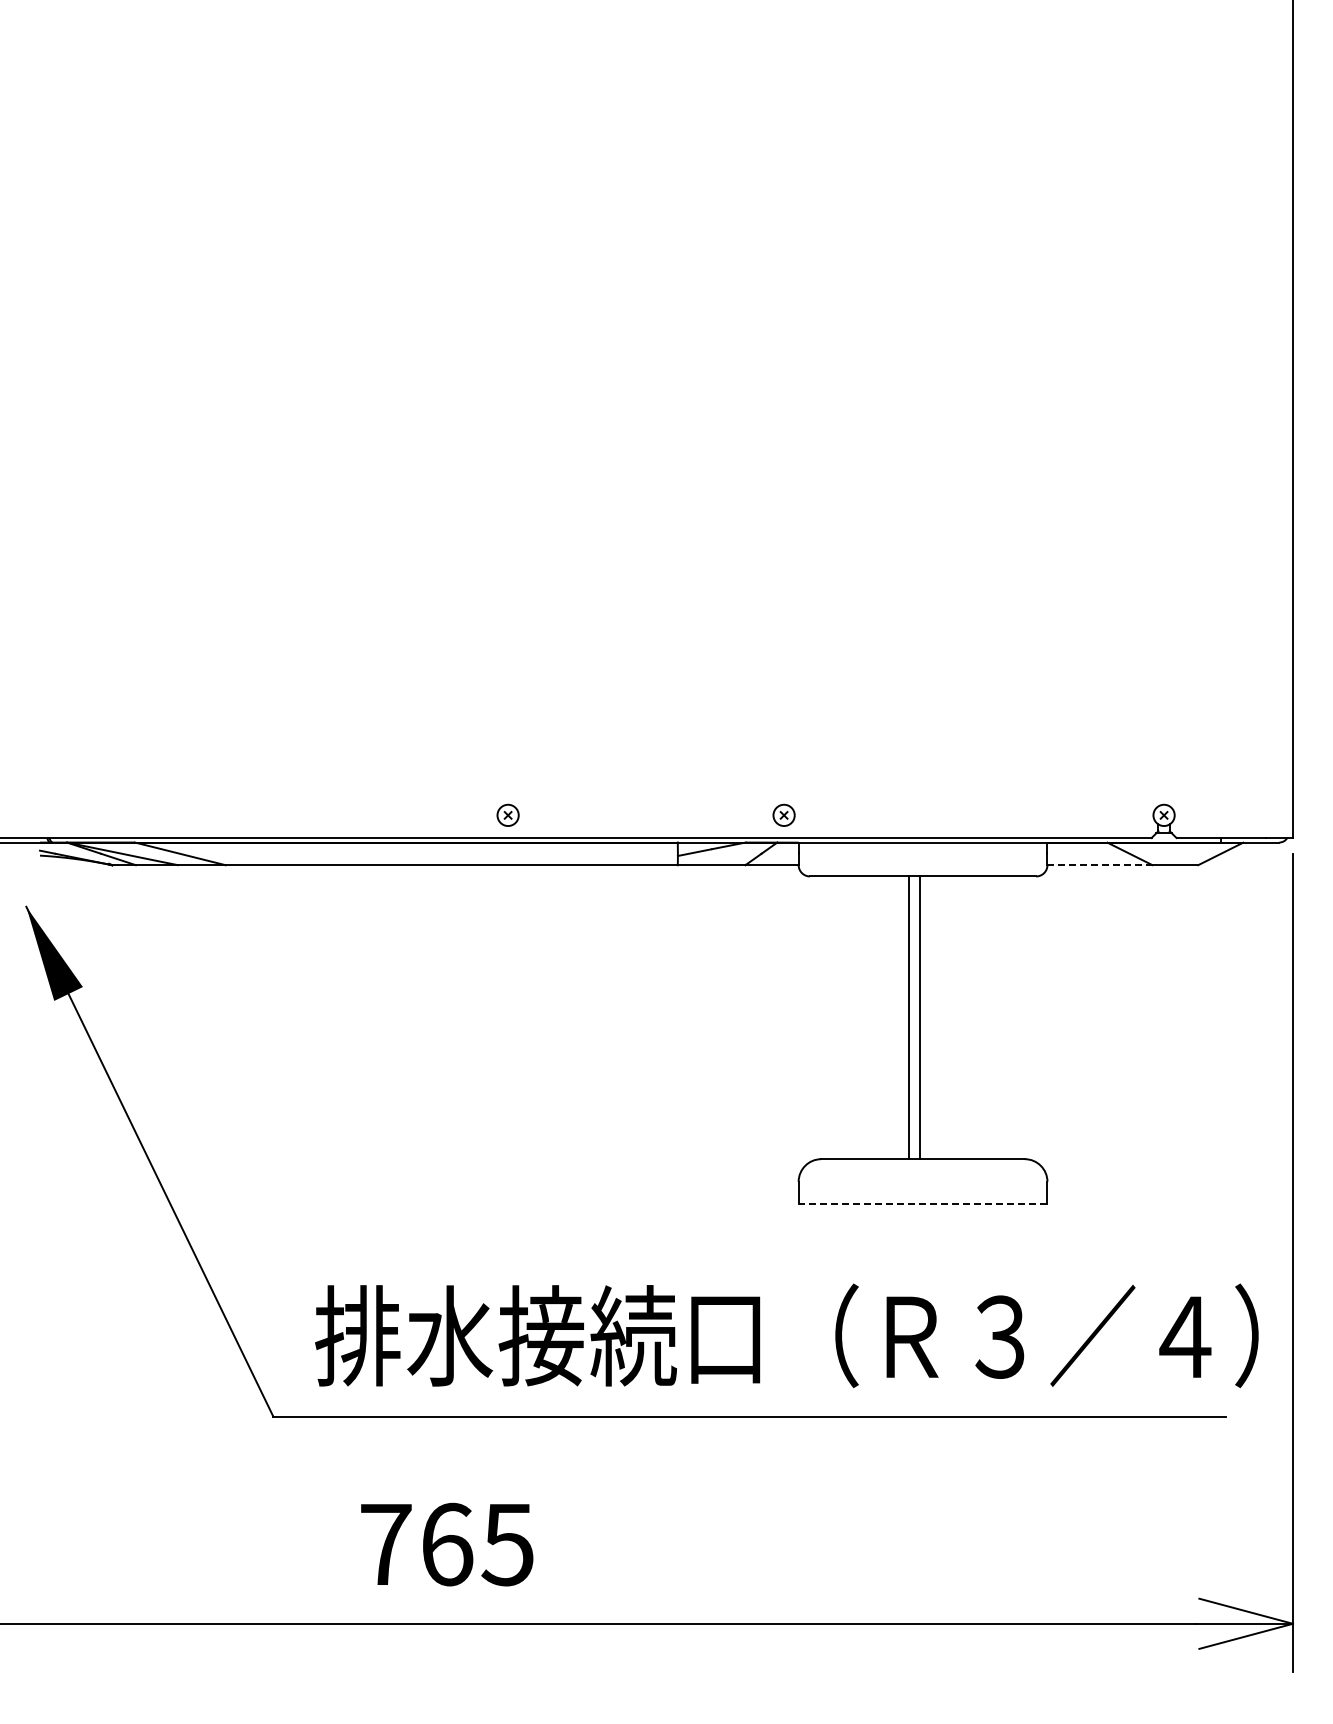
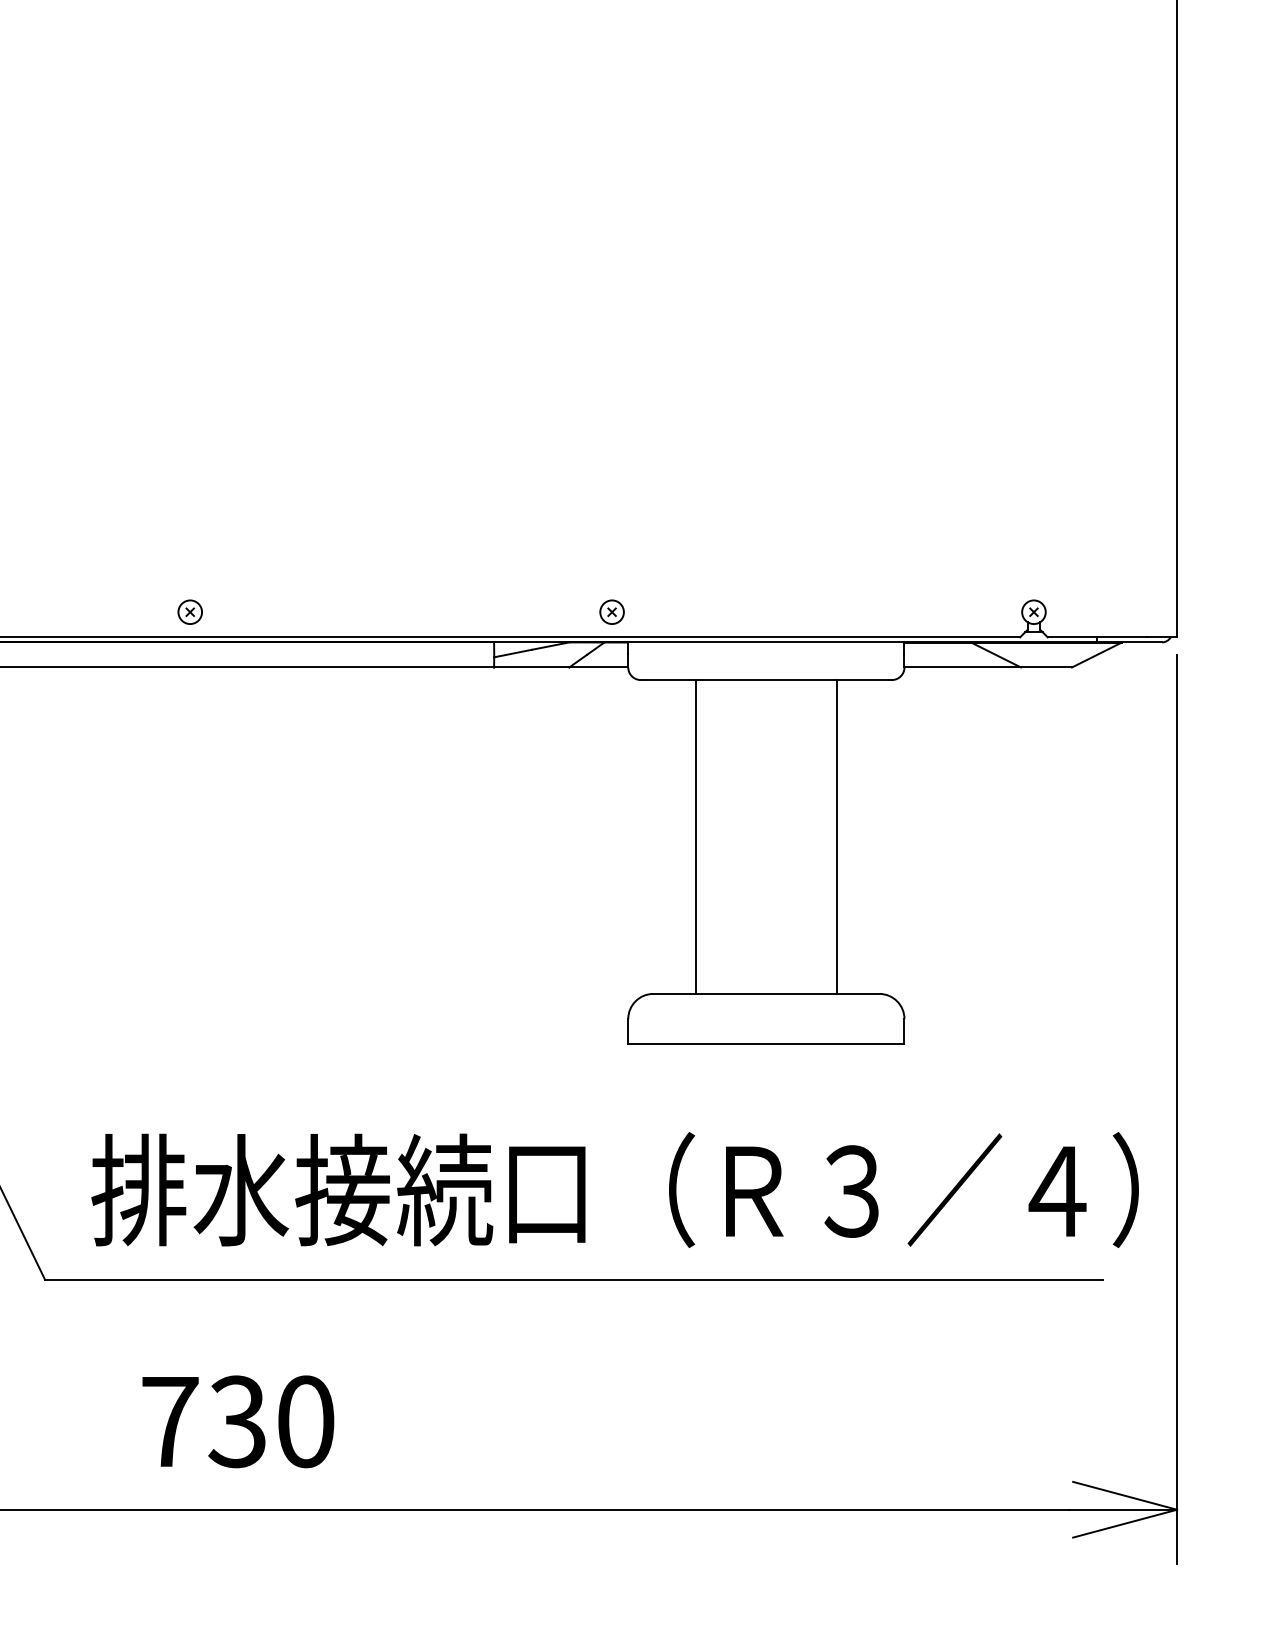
part: (507, 814) -> (189, 611), moved
line: (1100, 865) -> (963, 667), dashed -> solid
line: (908, 1017) -> (695, 836), moved
line: (920, 1017) -> (836, 836), moved
line: (922, 1204) -> (765, 1044), dashed -> solid
text: (476, 1544) -> (270, 1421), 765 -> 730

